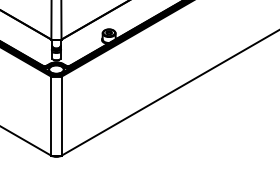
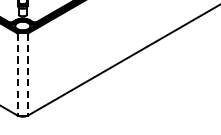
line: (51, 116) -> (17, 74), solid -> dashed
line: (61, 116) -> (28, 74), solid -> dashed

